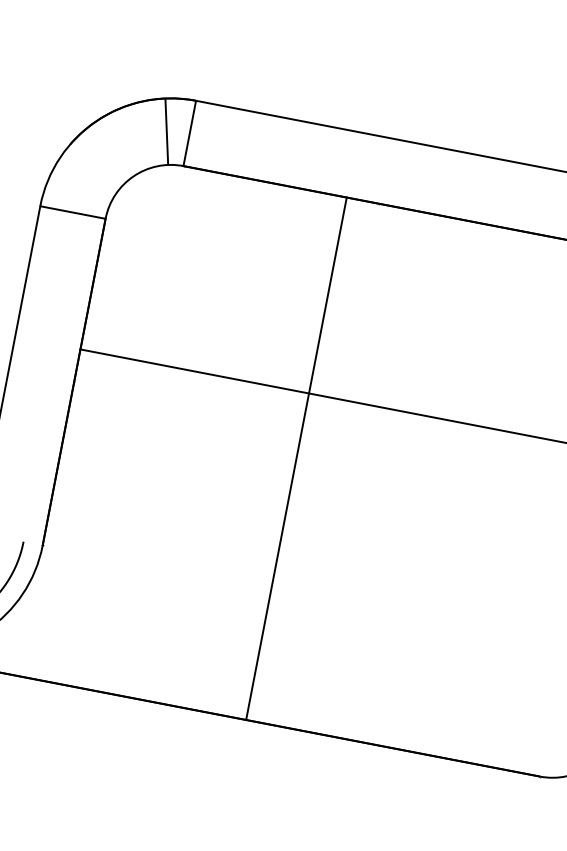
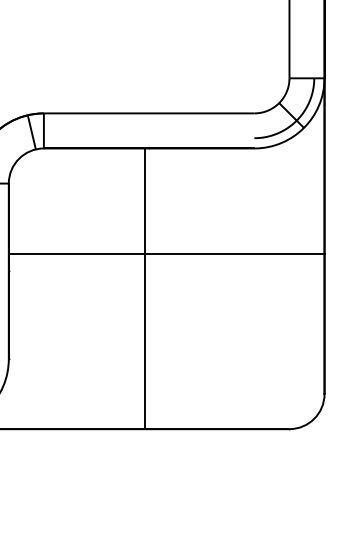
line: (296, 458) -> (144, 288), moved

